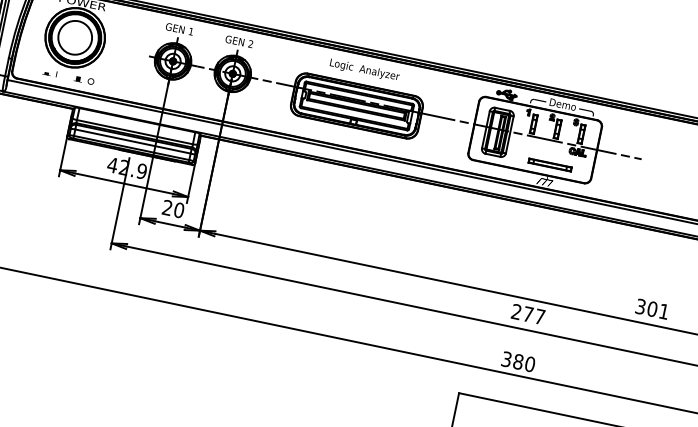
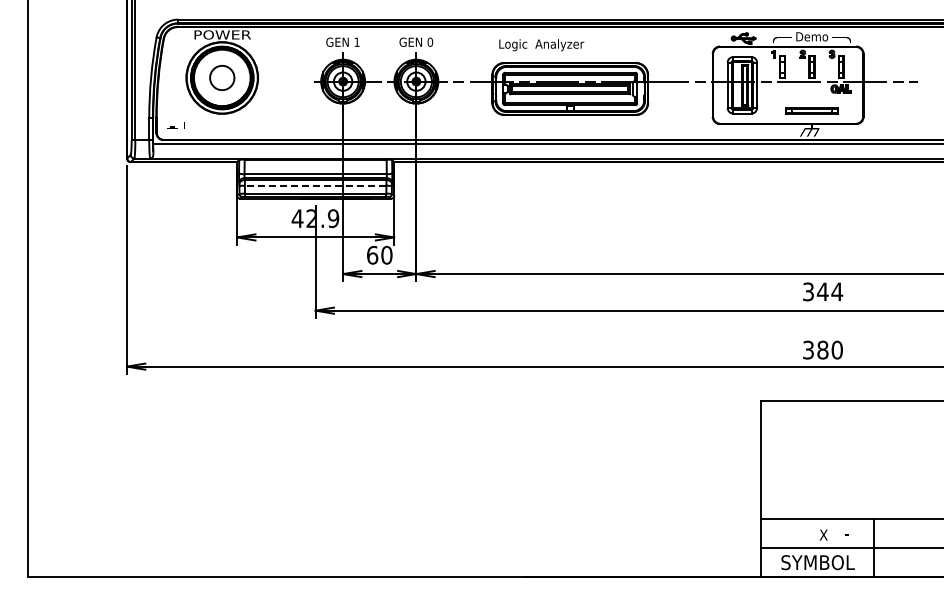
circle: (74, 37) -> (221, 77), size x0.6
text: (251, 43) -> (430, 41), 2 -> 0
text: (364, 70) -> (541, 45), moved
part: (49, 72) -> (175, 125), moved
part: (84, 80) -> (243, 125), removed
line: (132, 141) -> (315, 185), solid -> dashed
text: (167, 207) -> (372, 254), 20 -> 60
text: (528, 314) -> (823, 291), 277 -> 344

